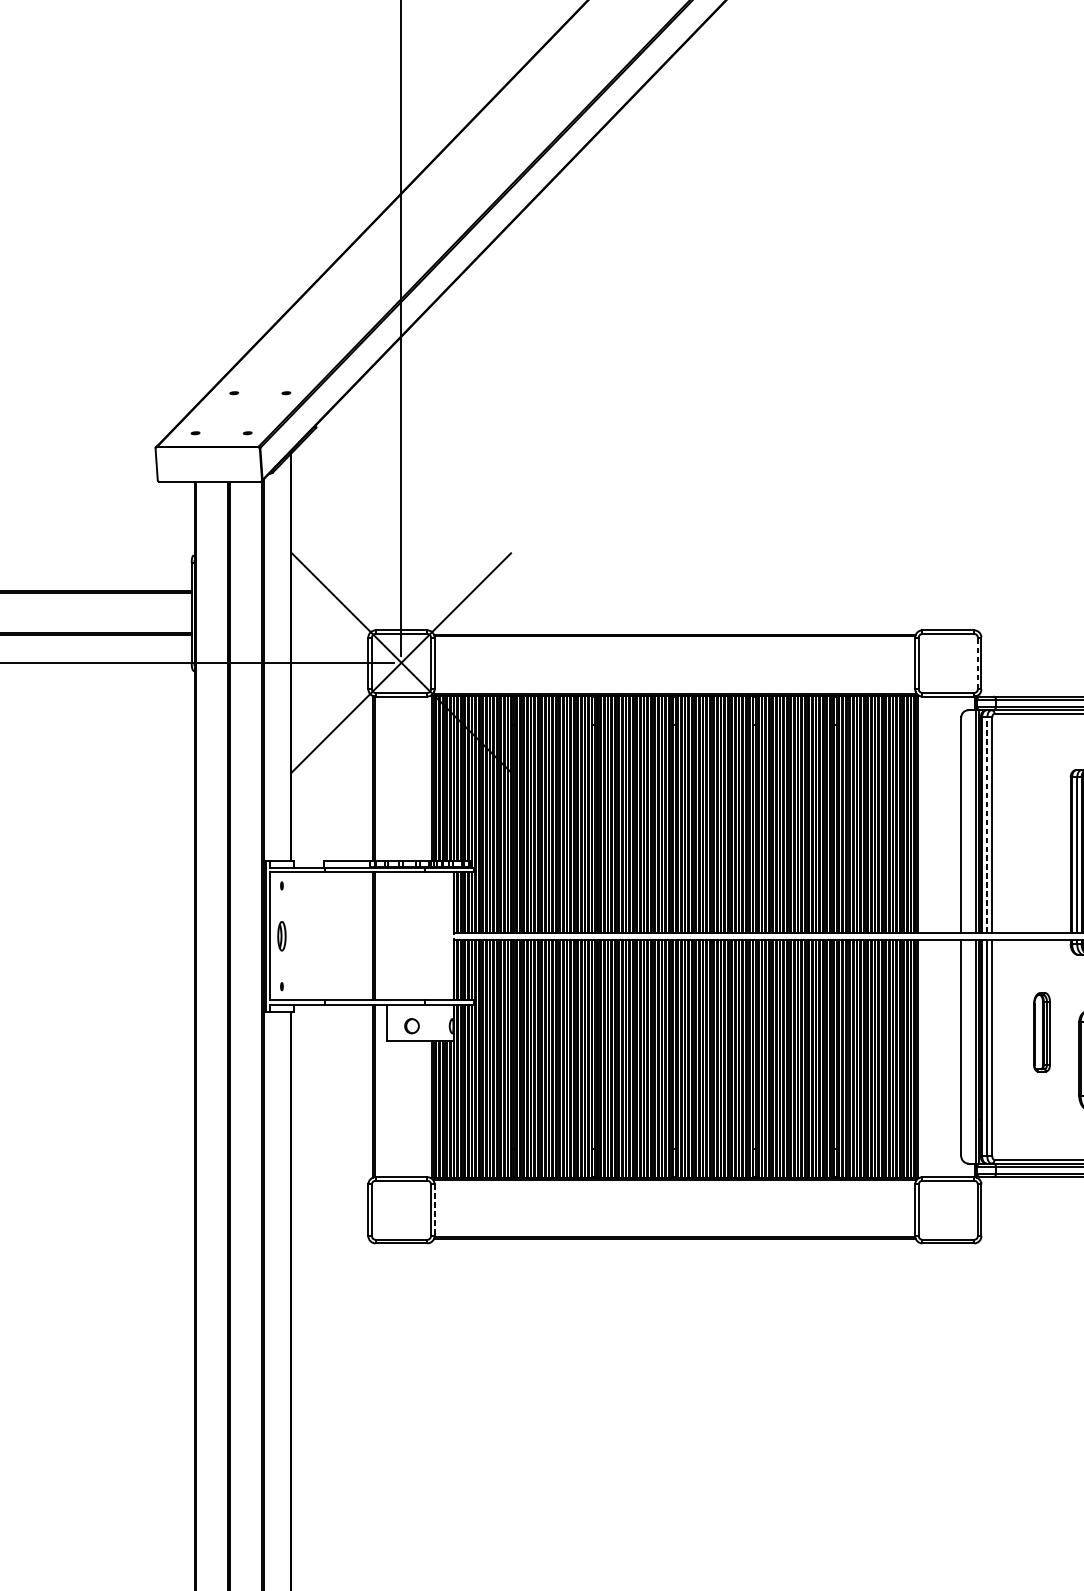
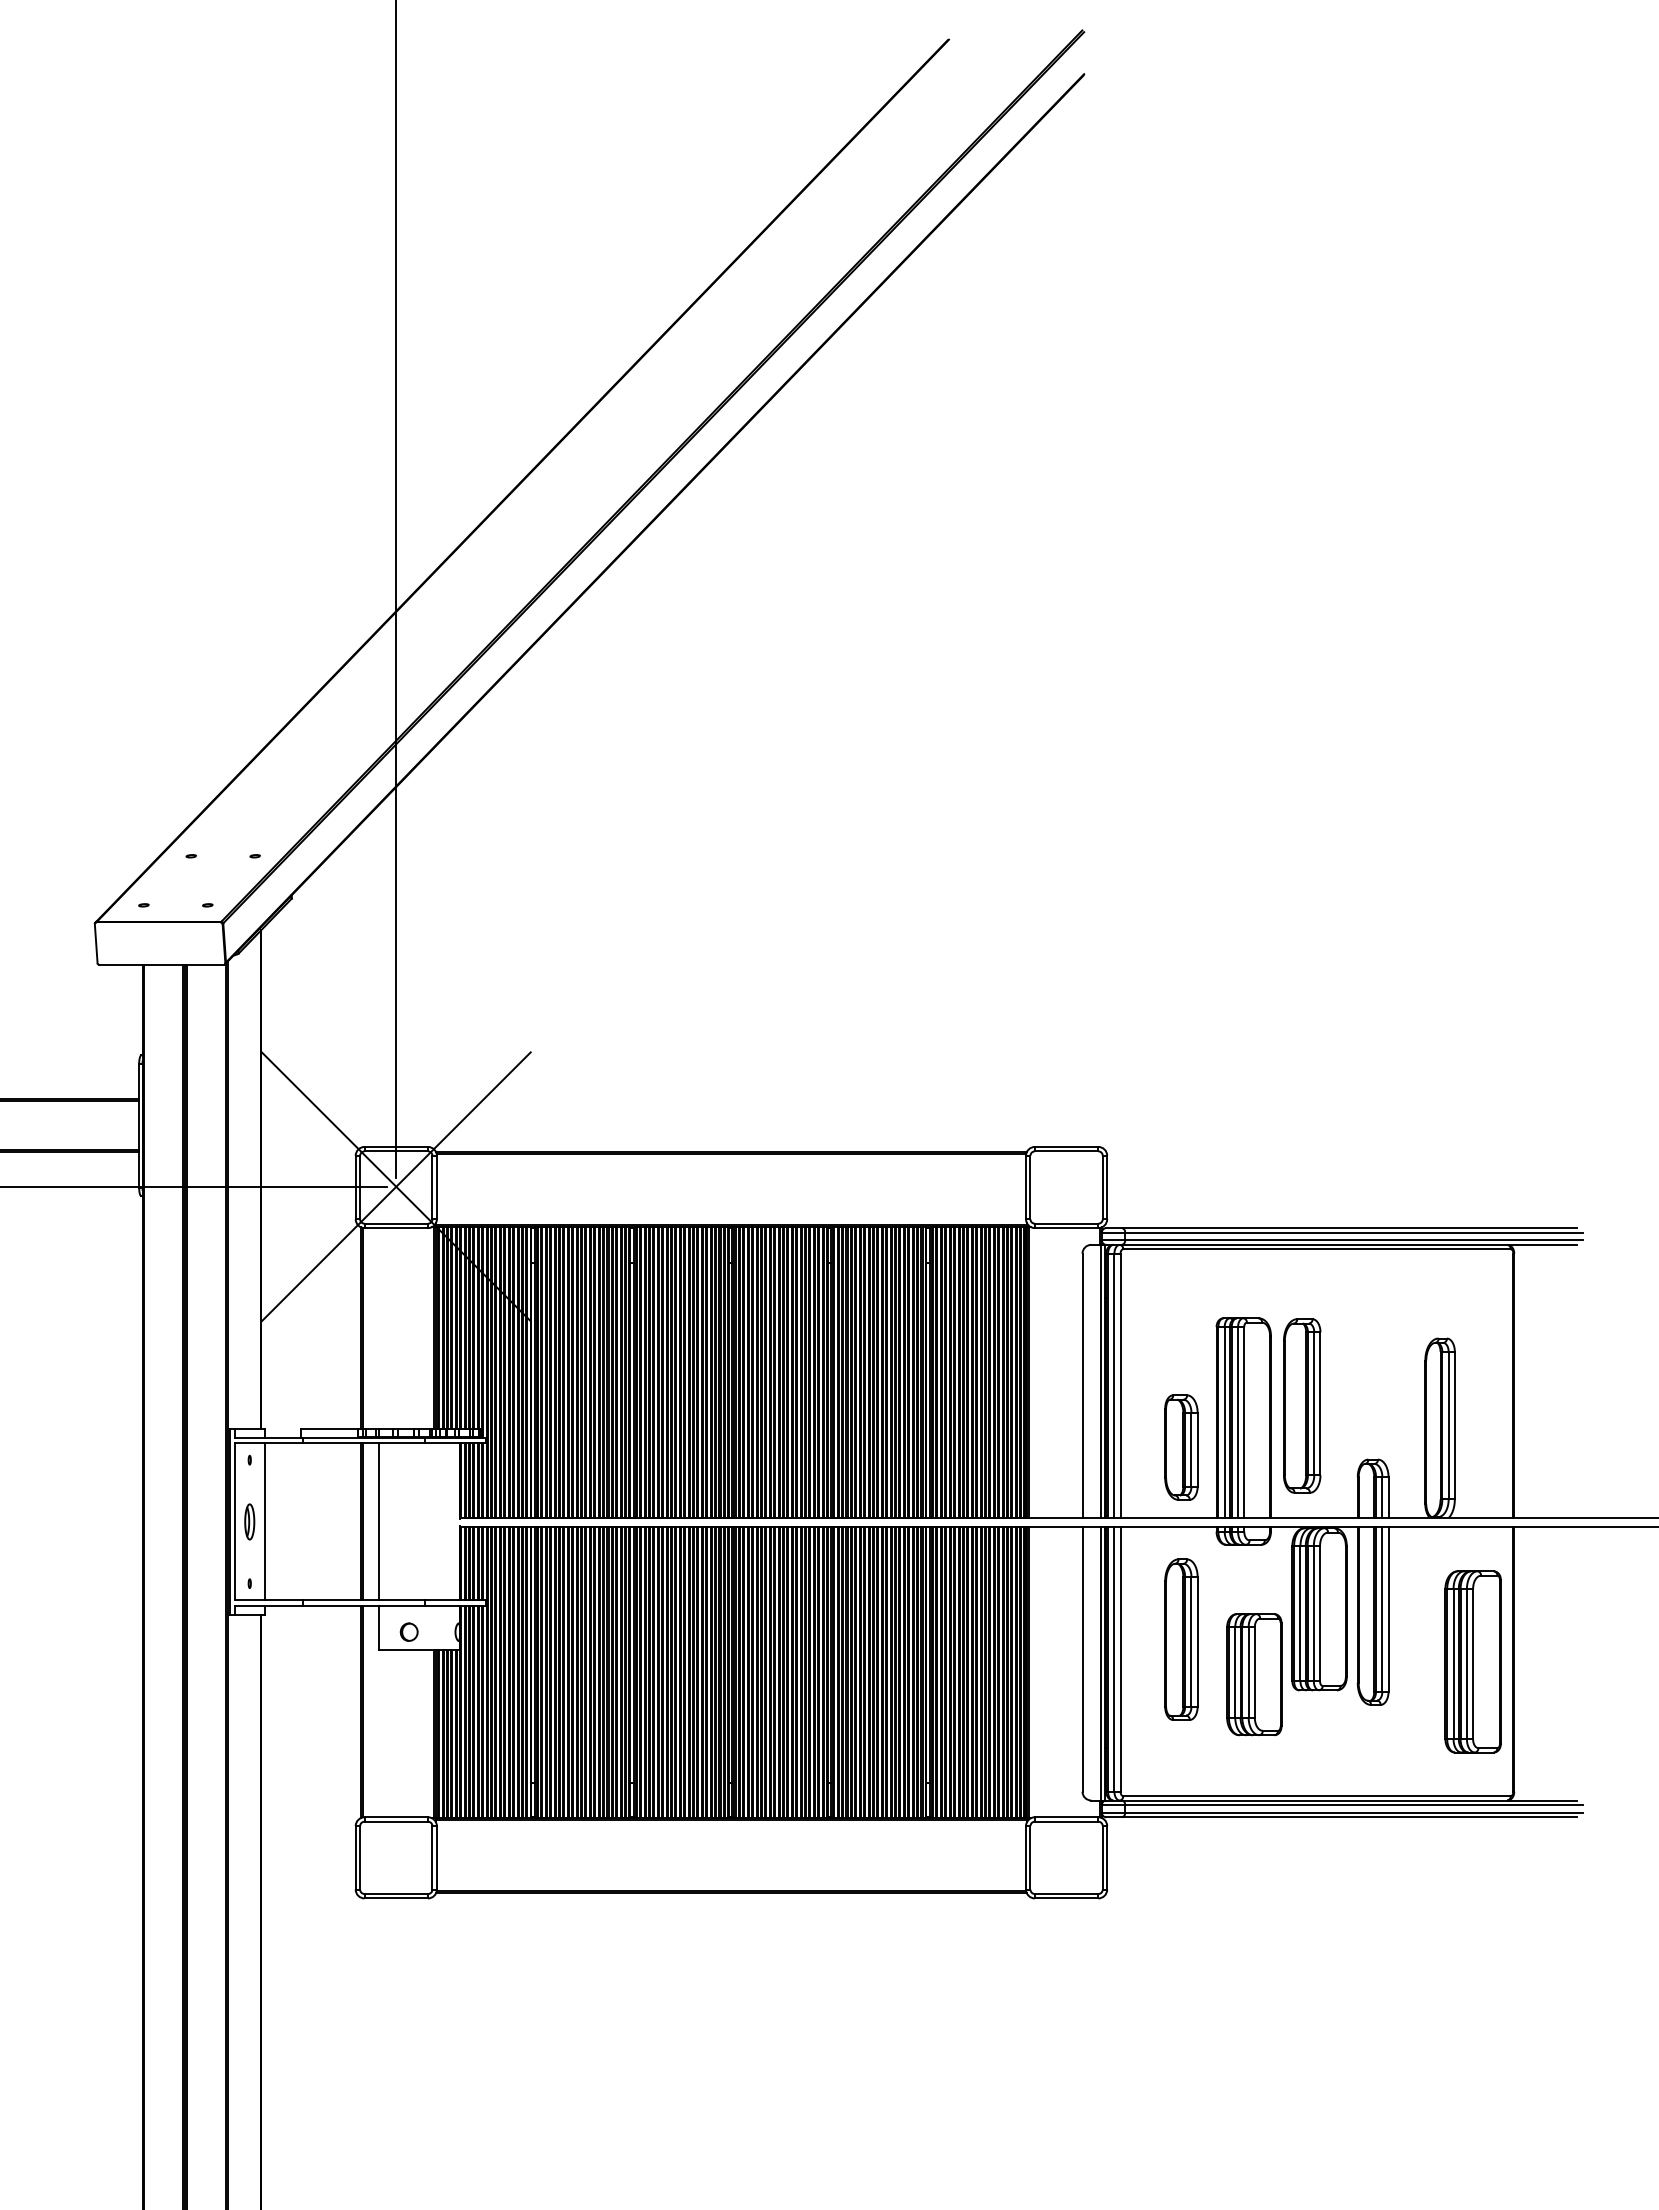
line: (977, 663) -> (1102, 1187), dashed -> solid
line: (987, 824) -> (1114, 1385), dashed -> solid
part: (1042, 875) -> (1181, 1447), added
line: (293, 935) -> (264, 1521), added
line: (386, 935) -> (378, 1521), added
part: (1042, 1032) -> (1181, 1639), size x1.67
line: (434, 1210) -> (436, 1857), dashed -> solid

